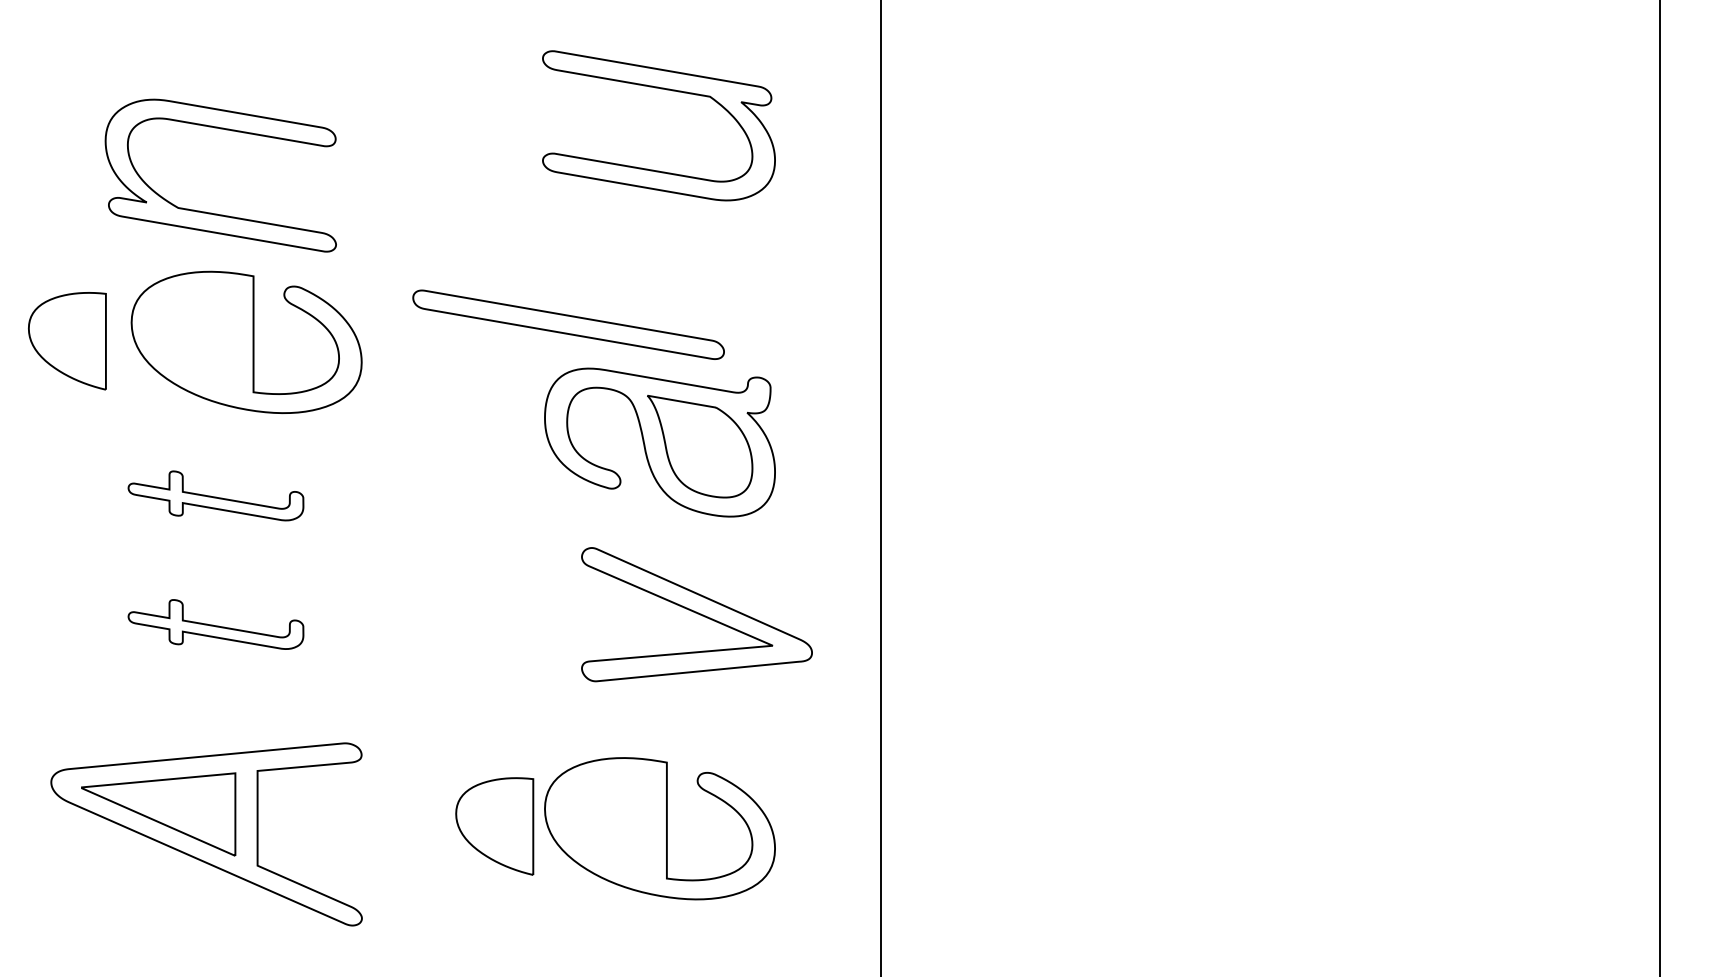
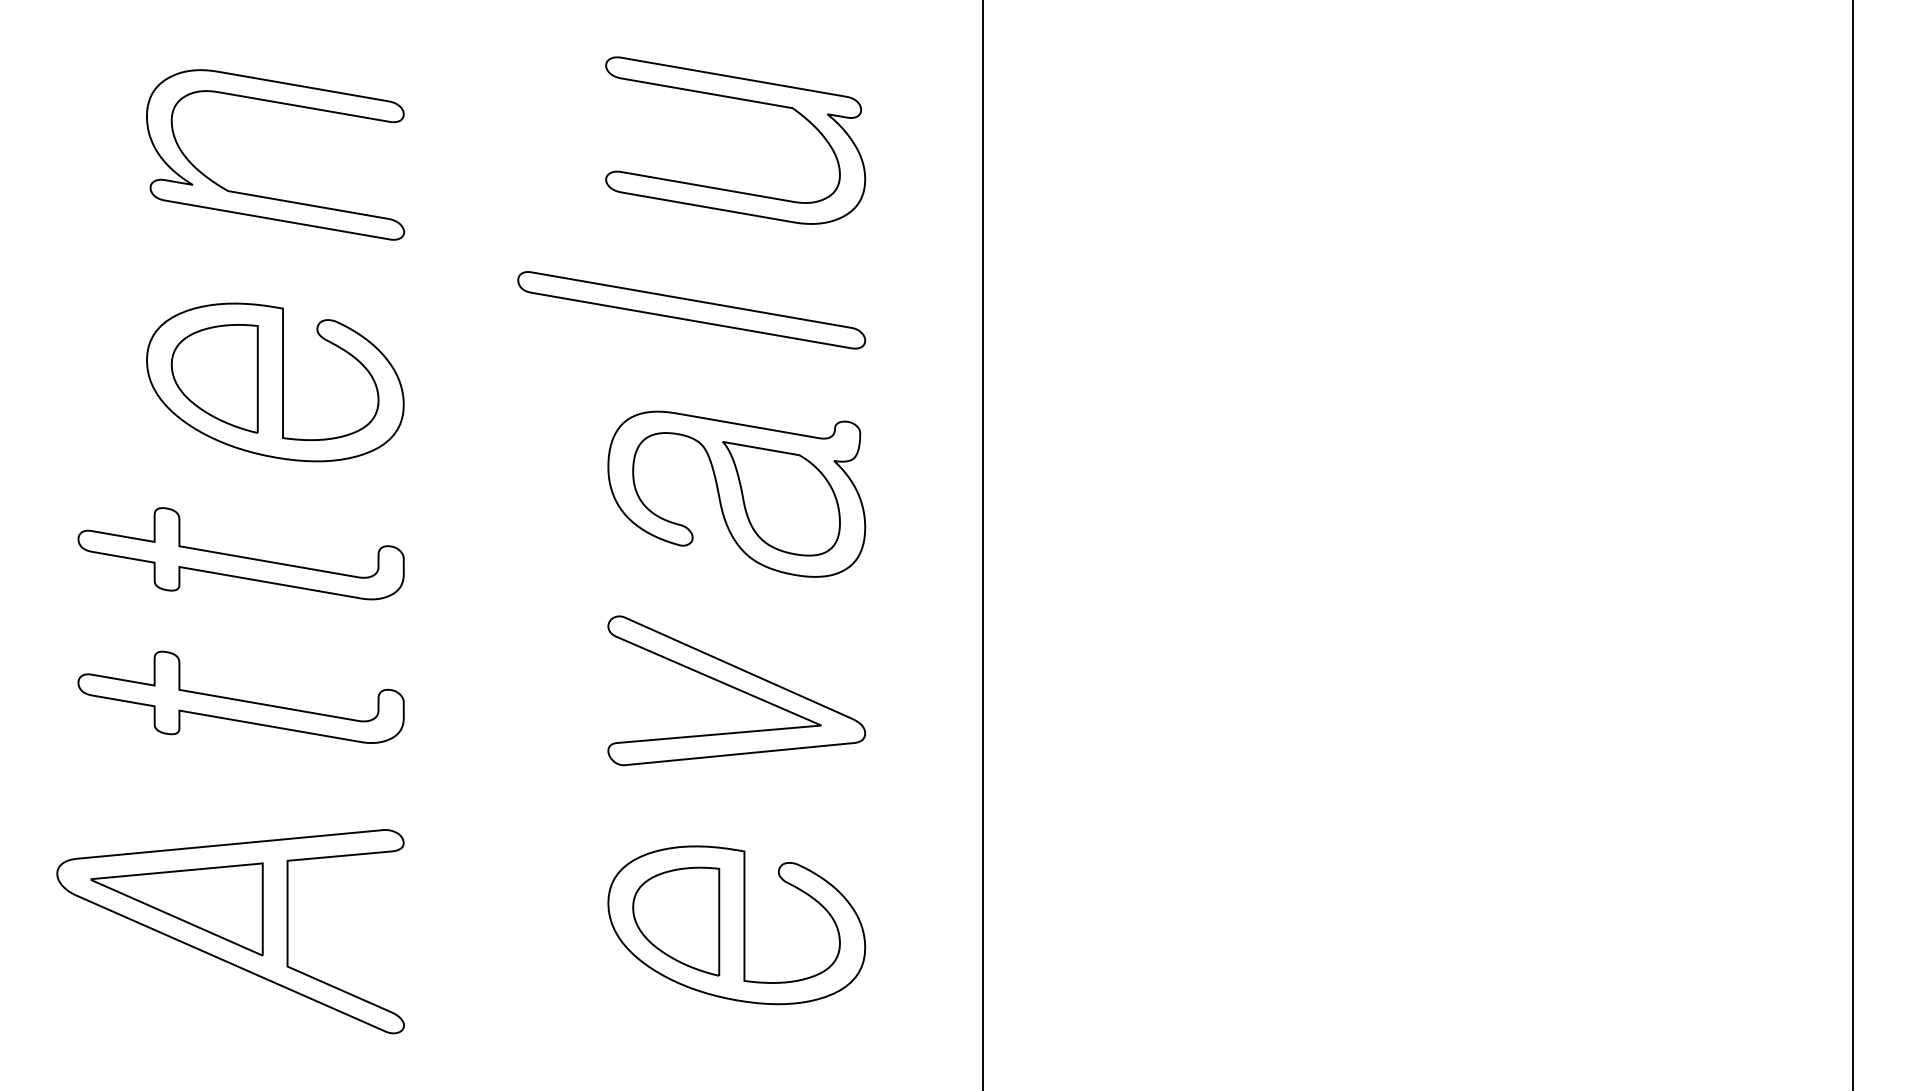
part: (211, 212) -> (265, 196), moved
part: (568, 324) -> (691, 309), moved
part: (67, 341) -> (214, 379), moved
part: (215, 495) -> (240, 553), size x1.67
part: (696, 614) -> (736, 690), moved
part: (215, 624) -> (240, 697), size x1.67
part: (494, 826) -> (675, 921), moved

